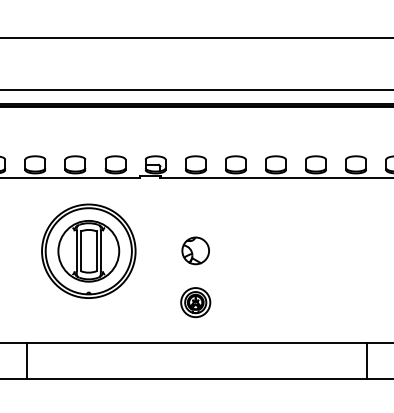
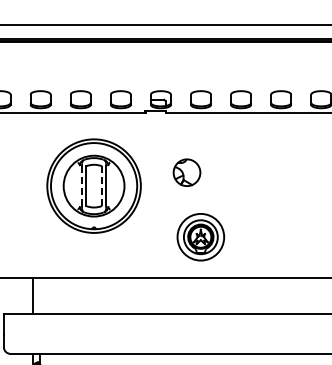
part: (195, 250) -> (186, 172), moved
line: (76, 251) -> (81, 186), solid -> dashed
line: (96, 251) -> (101, 186), solid -> dashed
part: (195, 302) -> (200, 237), size x1.6

